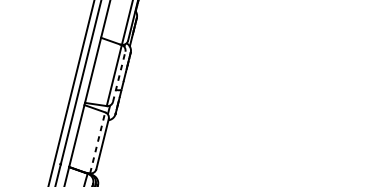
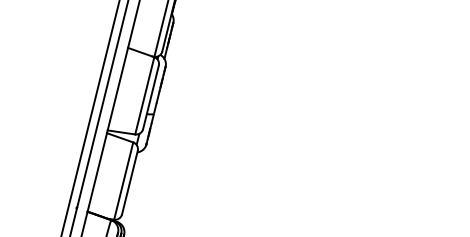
line: (119, 76) -> (151, 97), dashed -> solid
line: (97, 143) -> (123, 181), dashed -> solid

